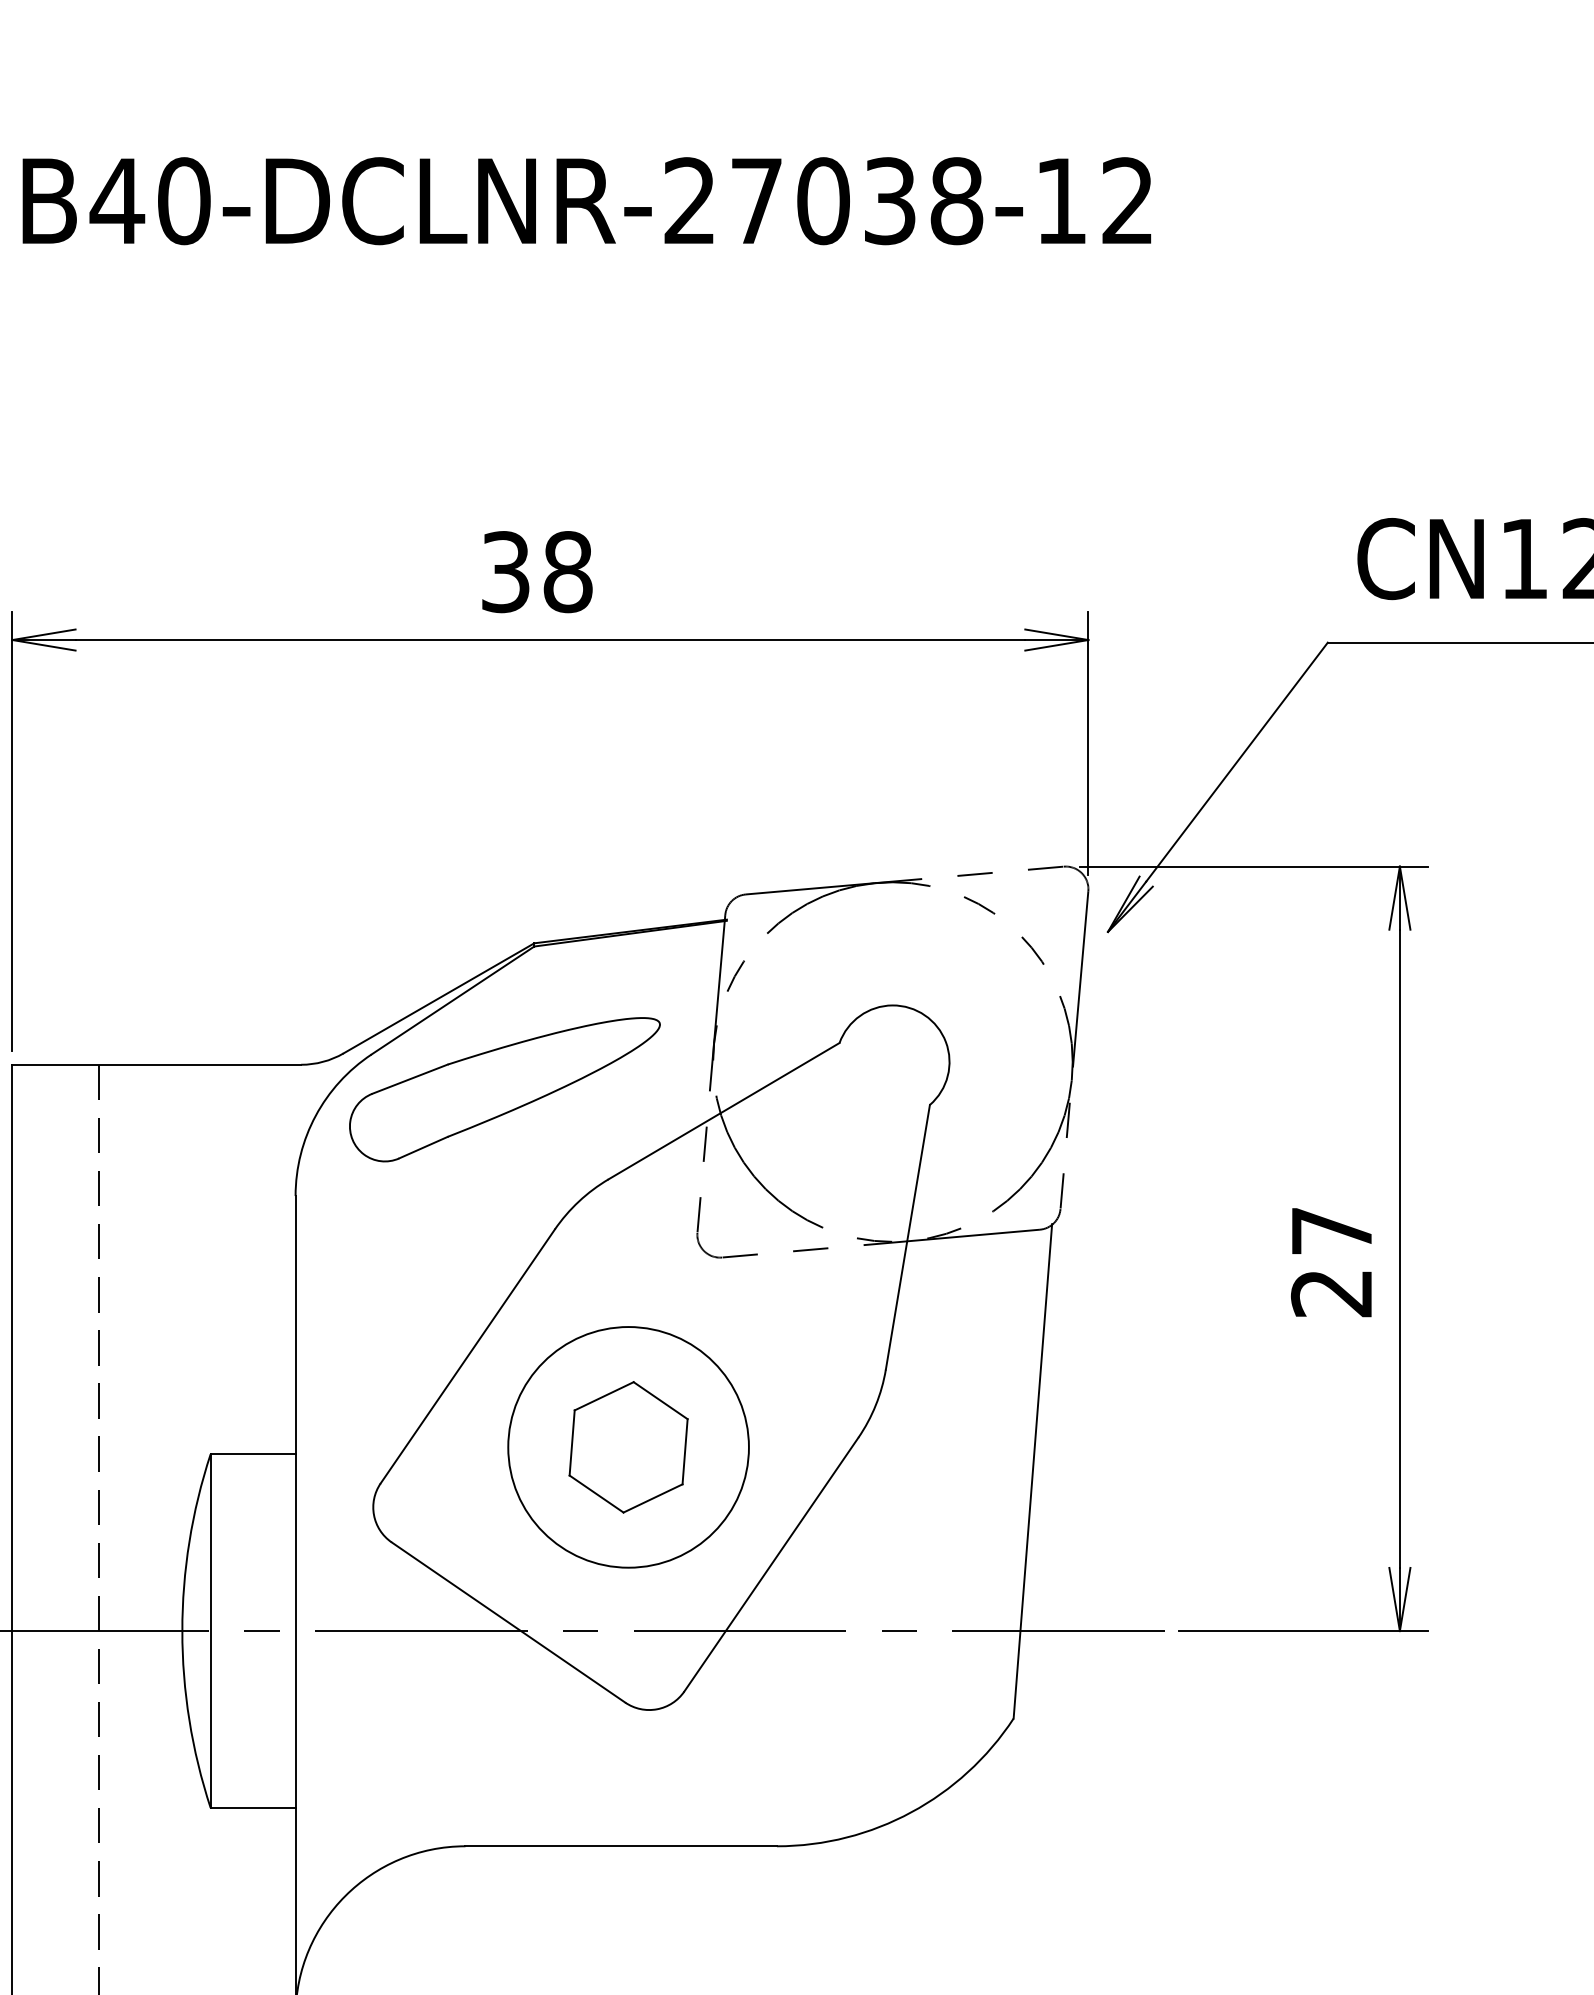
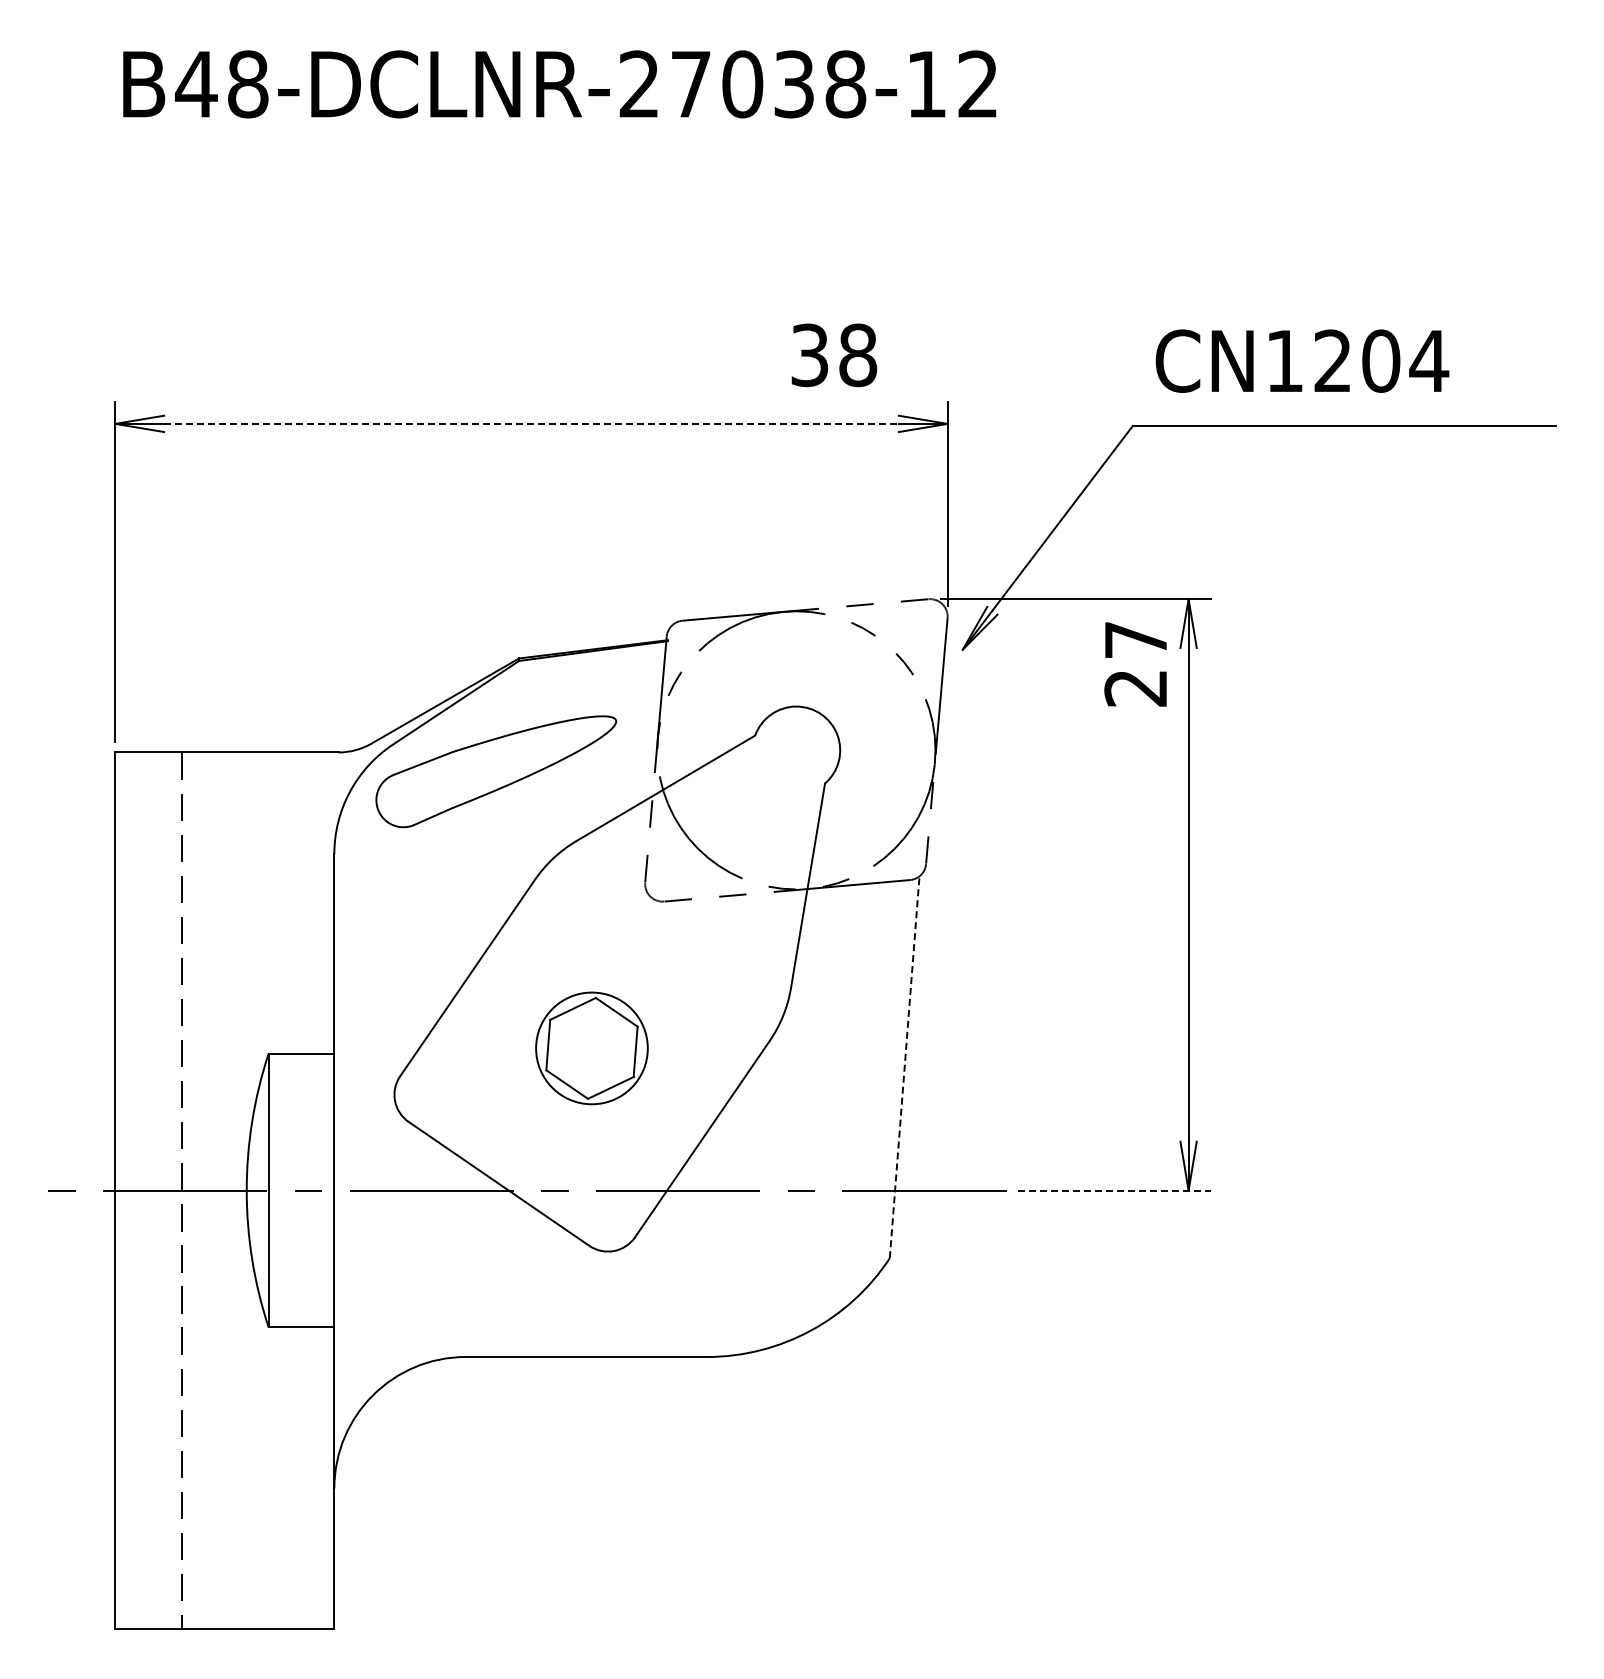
text: (183, 201) -> (247, 84), B40-DCLNR-27038-12 -> B48-DCLNR-27038-12
text: (537, 572) -> (834, 355), moved
line: (550, 639) -> (531, 423), solid -> dashed
text: (1331, 1262) -> (1135, 664), moved
circle: (628, 1447) -> (591, 1048), size x0.6
line: (1032, 1470) -> (904, 1066), solid -> dashed
line: (1304, 1631) -> (1114, 1190), solid -> dashed

